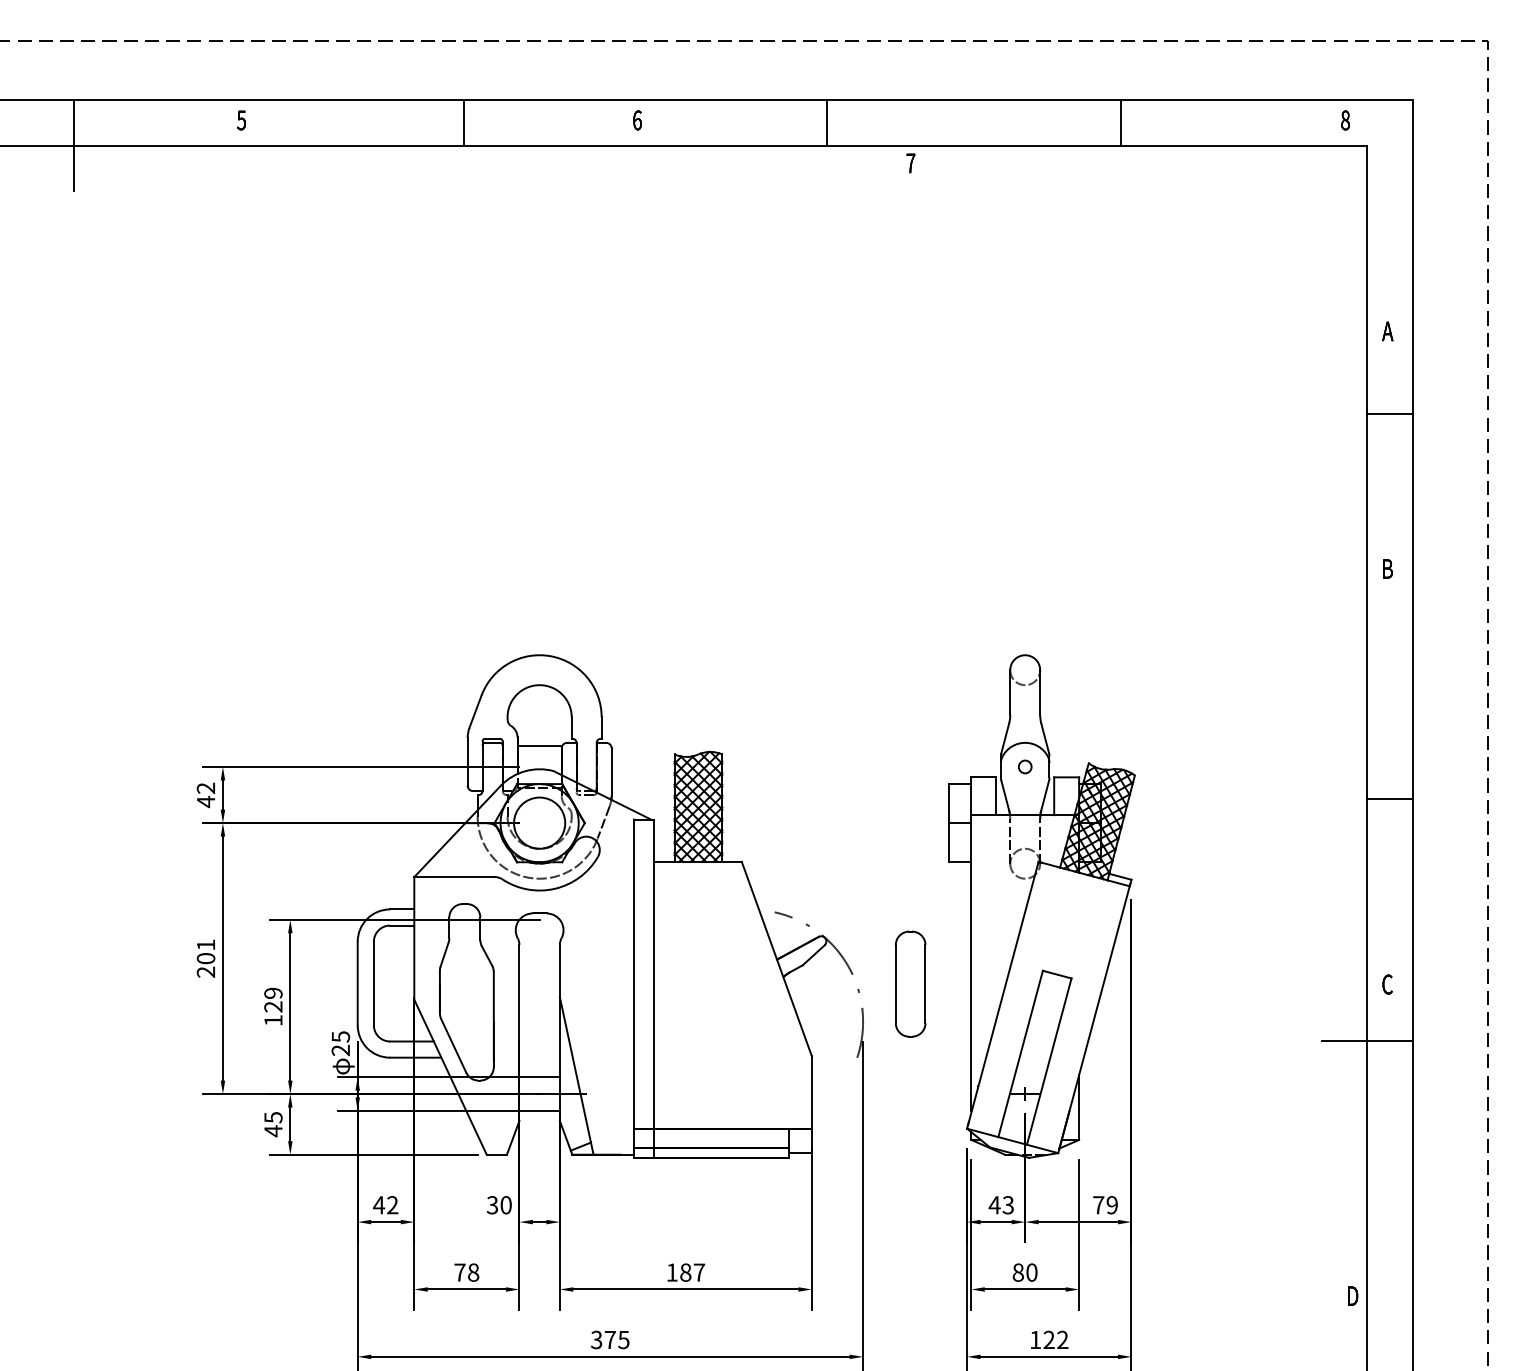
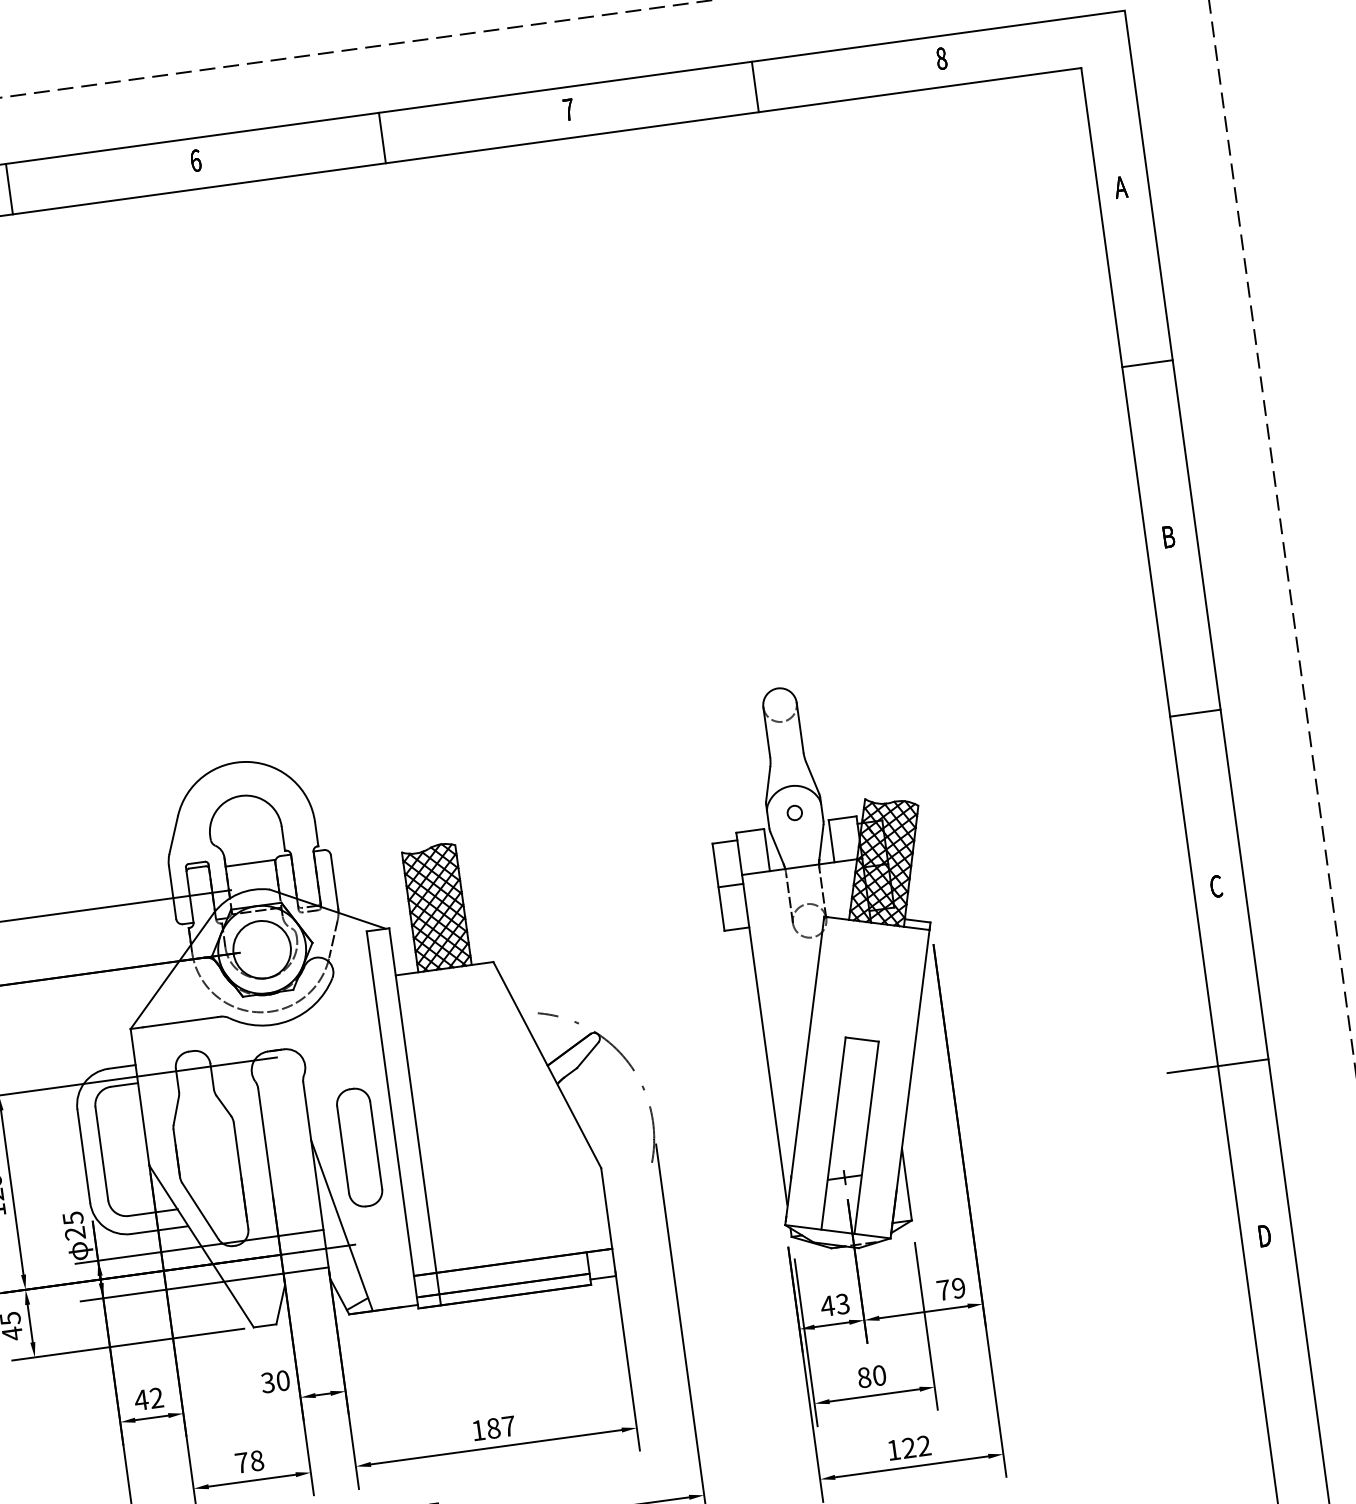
text: (637, 120) -> (195, 160), moved
text: (1345, 120) -> (941, 58), moved
line: (463, 122) -> (8, 188), moved
line: (827, 122) -> (382, 137), moved
line: (1121, 122) -> (755, 86), moved
text: (910, 163) -> (568, 109), moved
text: (1387, 331) -> (1120, 187), moved
line: (1389, 799) -> (1194, 713), moved
part: (910, 983) -> (359, 1146), moved
text: (1387, 984) -> (1216, 886), moved
text: (1353, 1295) -> (1265, 1235), moved

